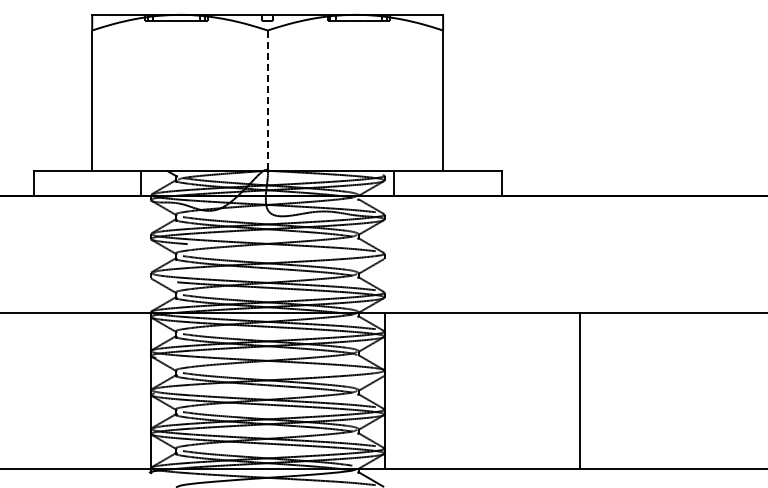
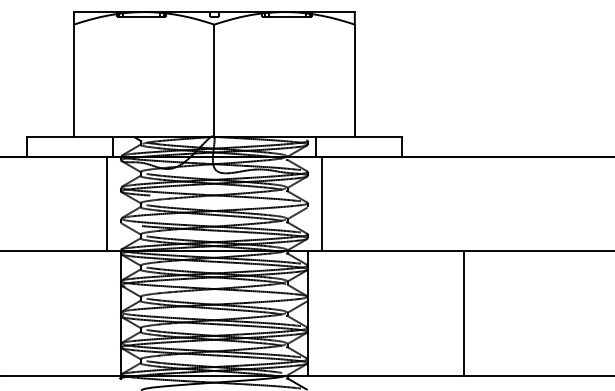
line: (267, 101) -> (214, 81), dashed -> solid
line: (133, 254) -> (106, 203), added
line: (401, 254) -> (321, 203), added

